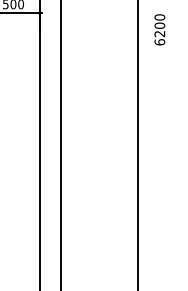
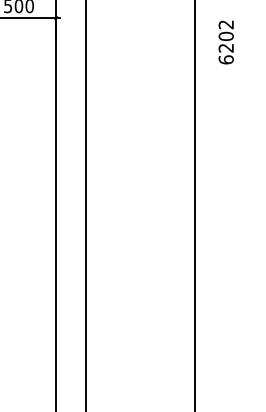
text: (159, 17) -> (225, 24), 6200 -> 6202

